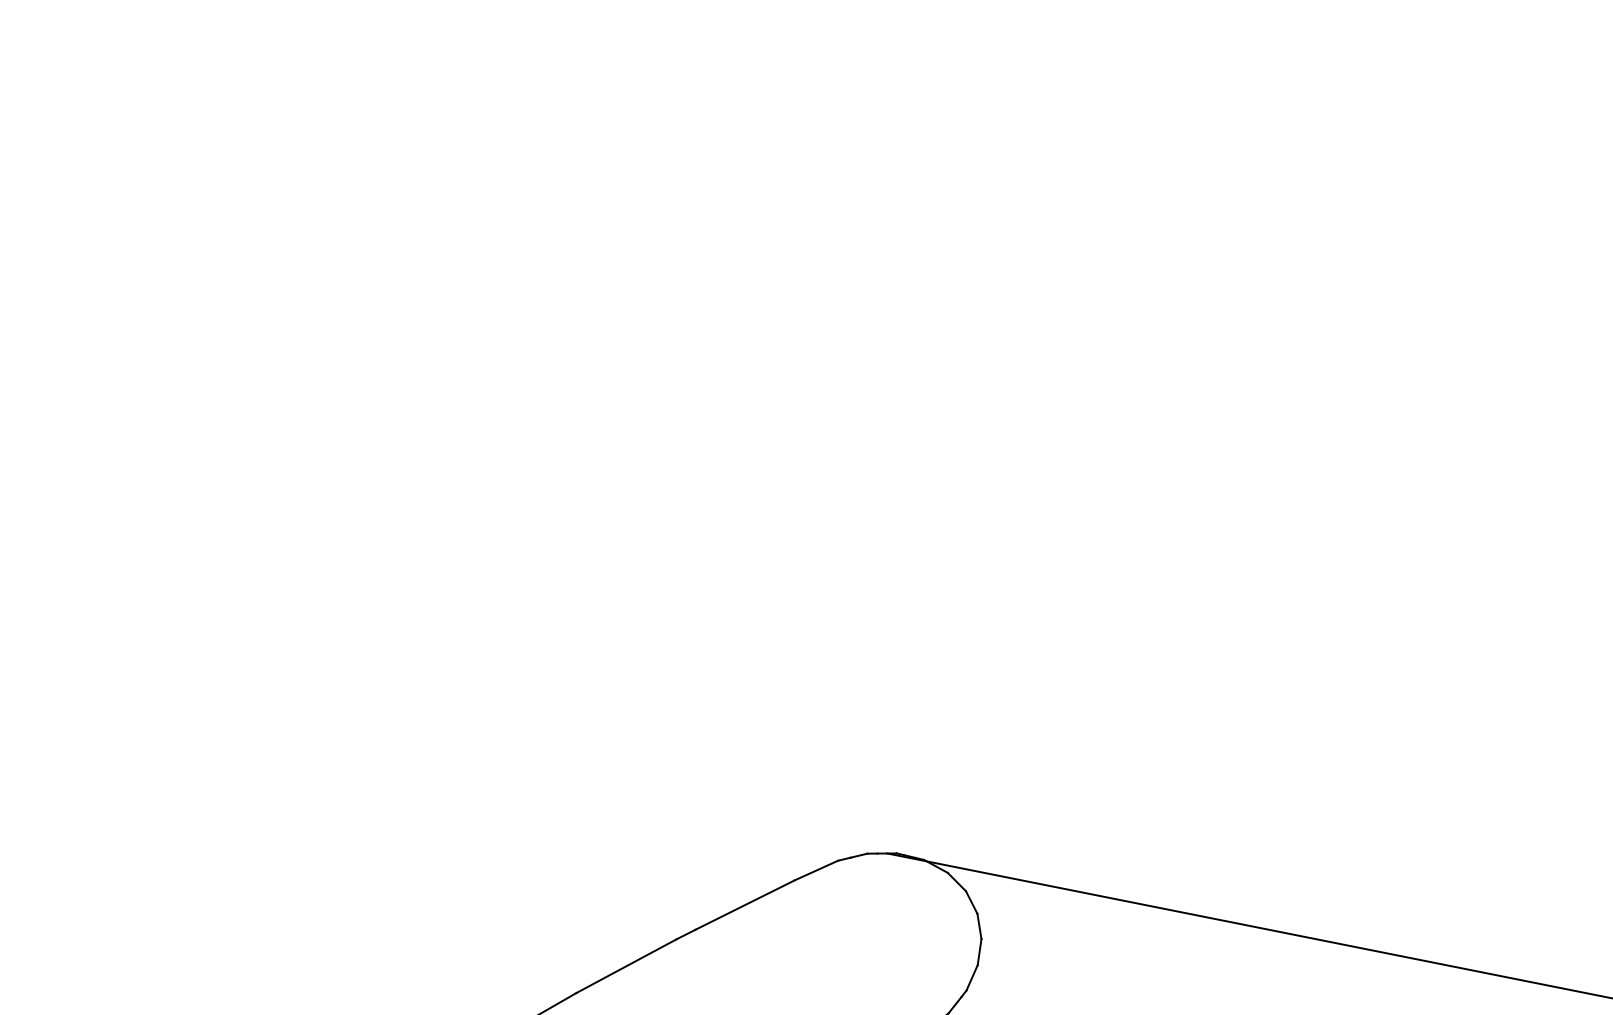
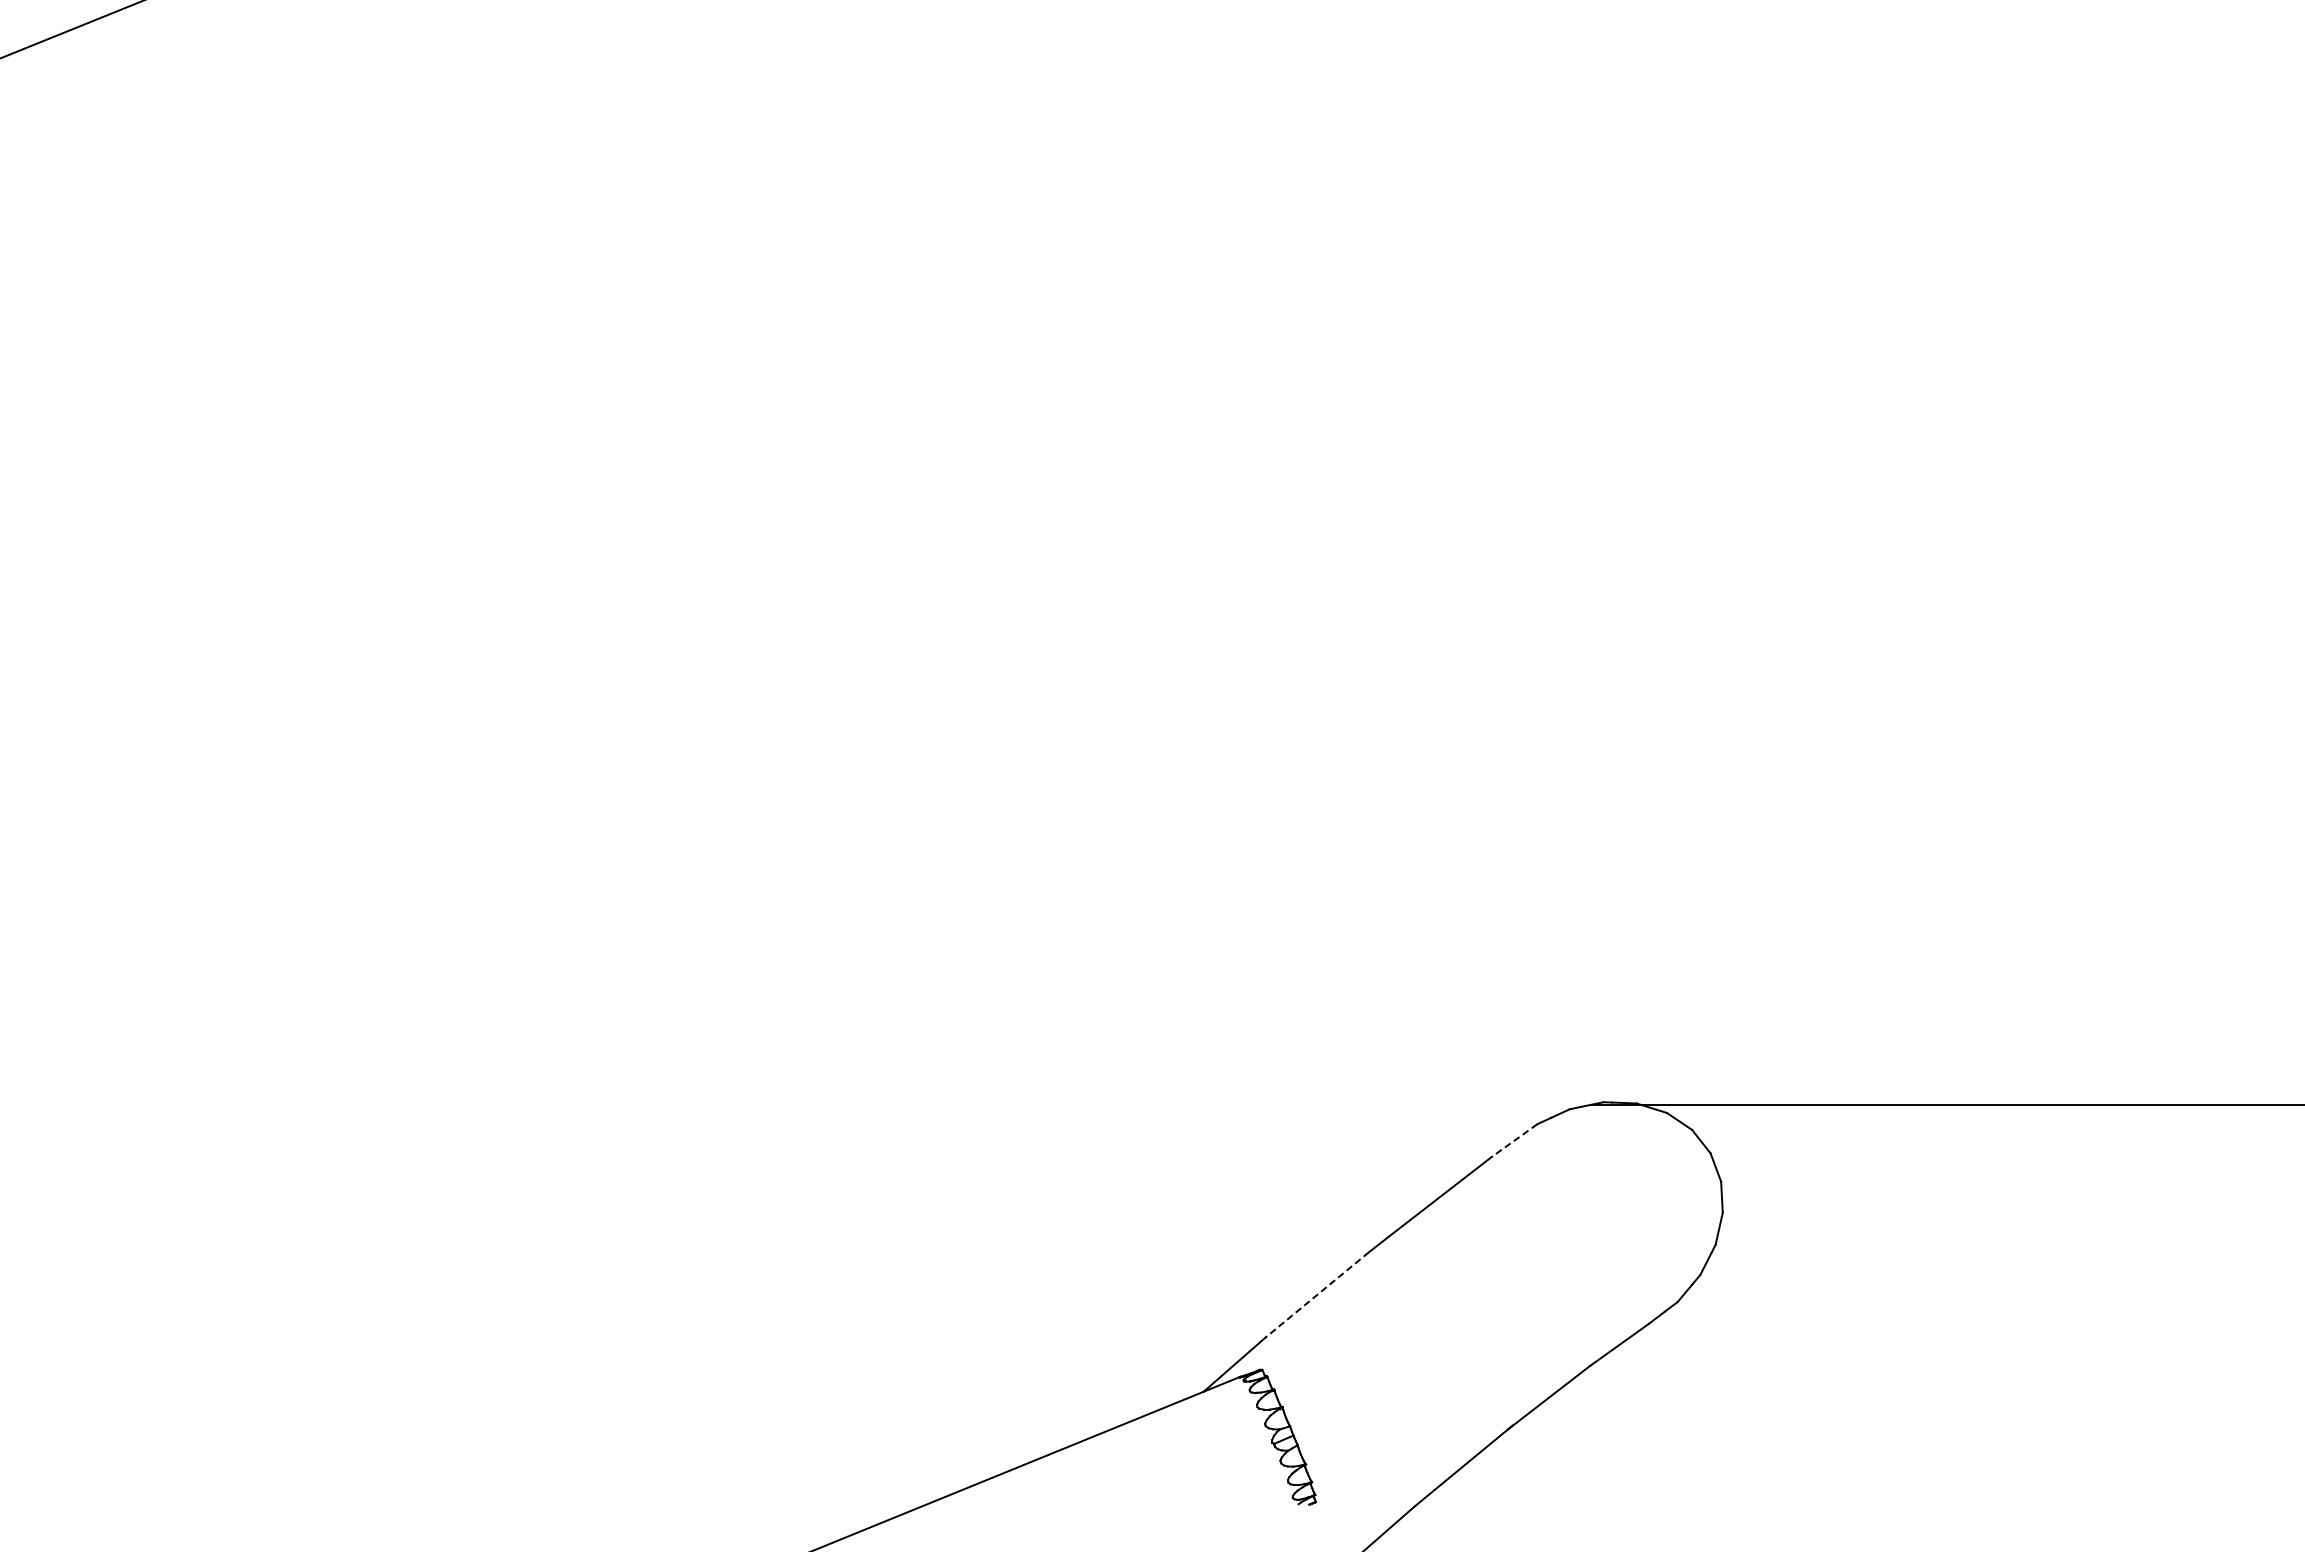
line: (816, 870) -> (1514, 1140), solid -> dashed
line: (625, 966) -> (1316, 1295), solid -> dashed

